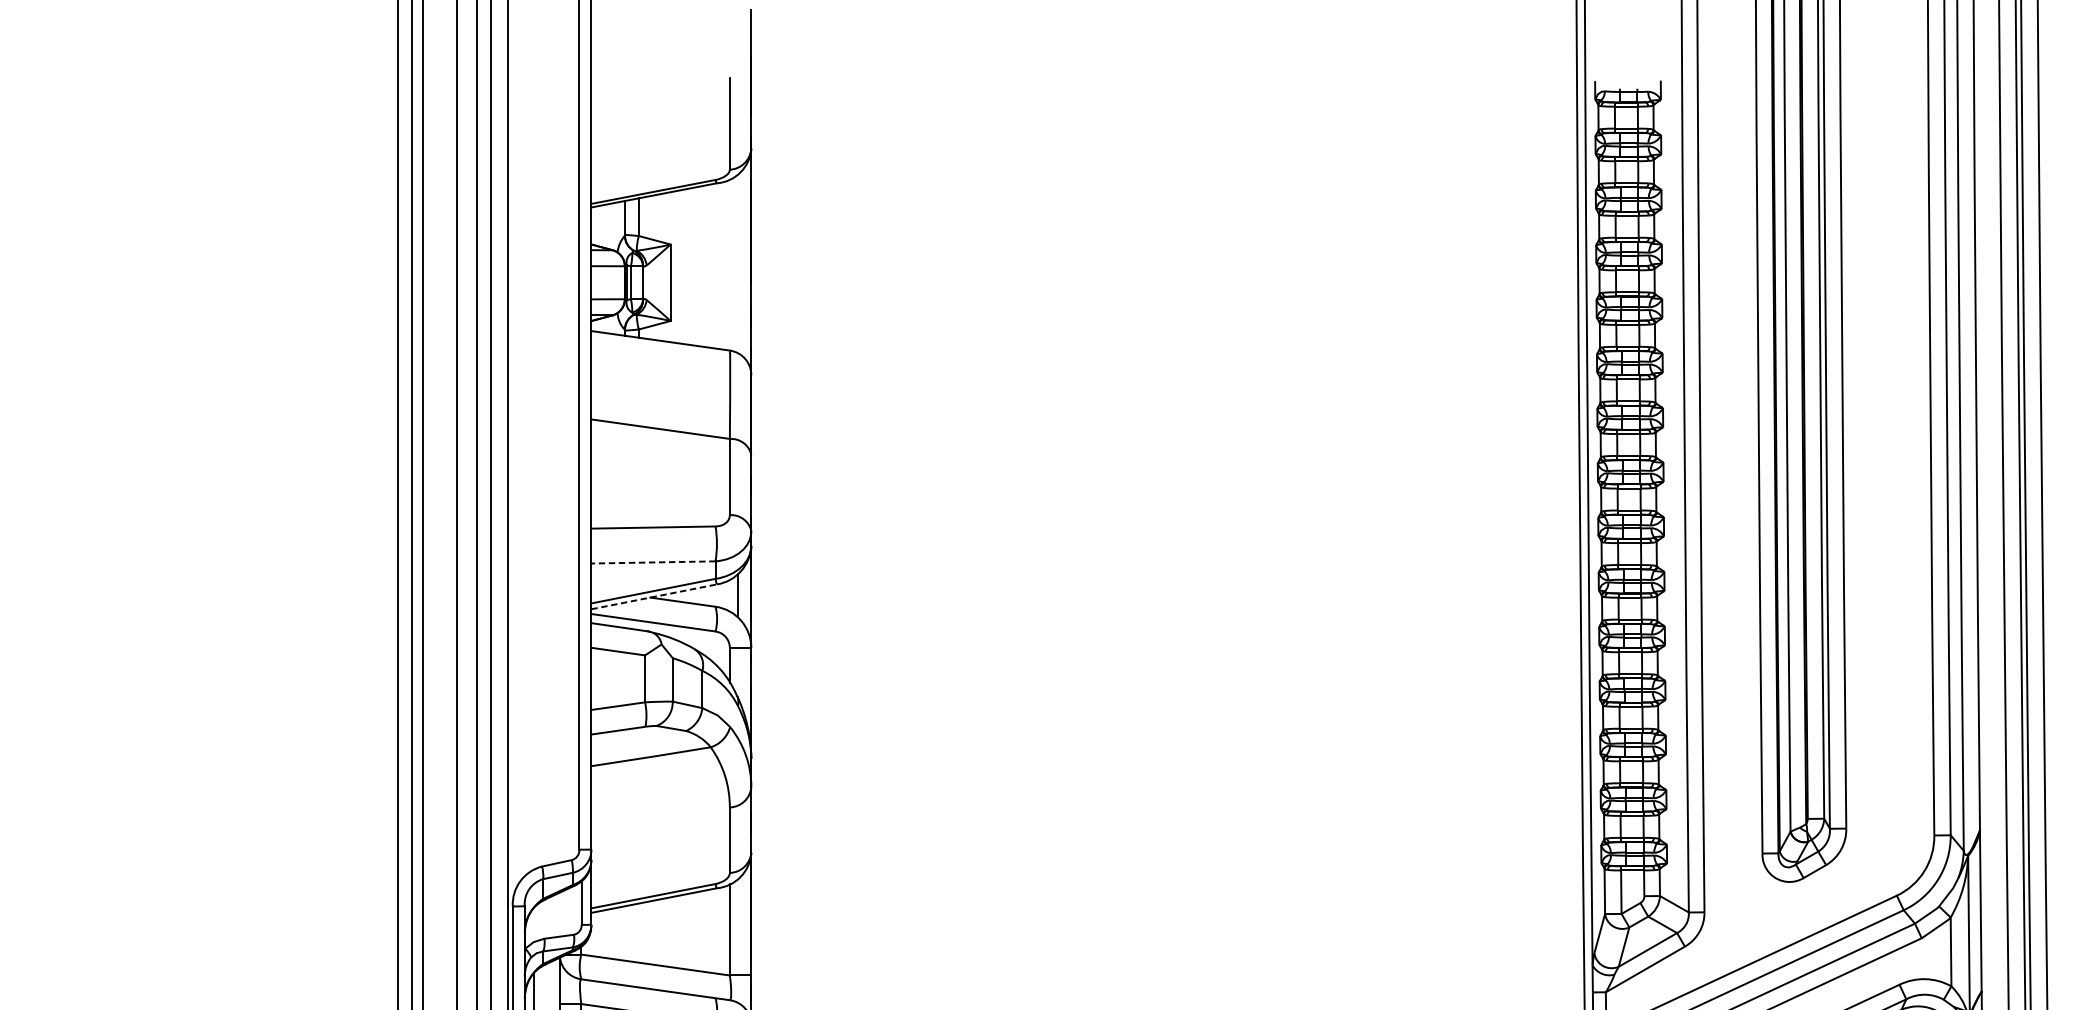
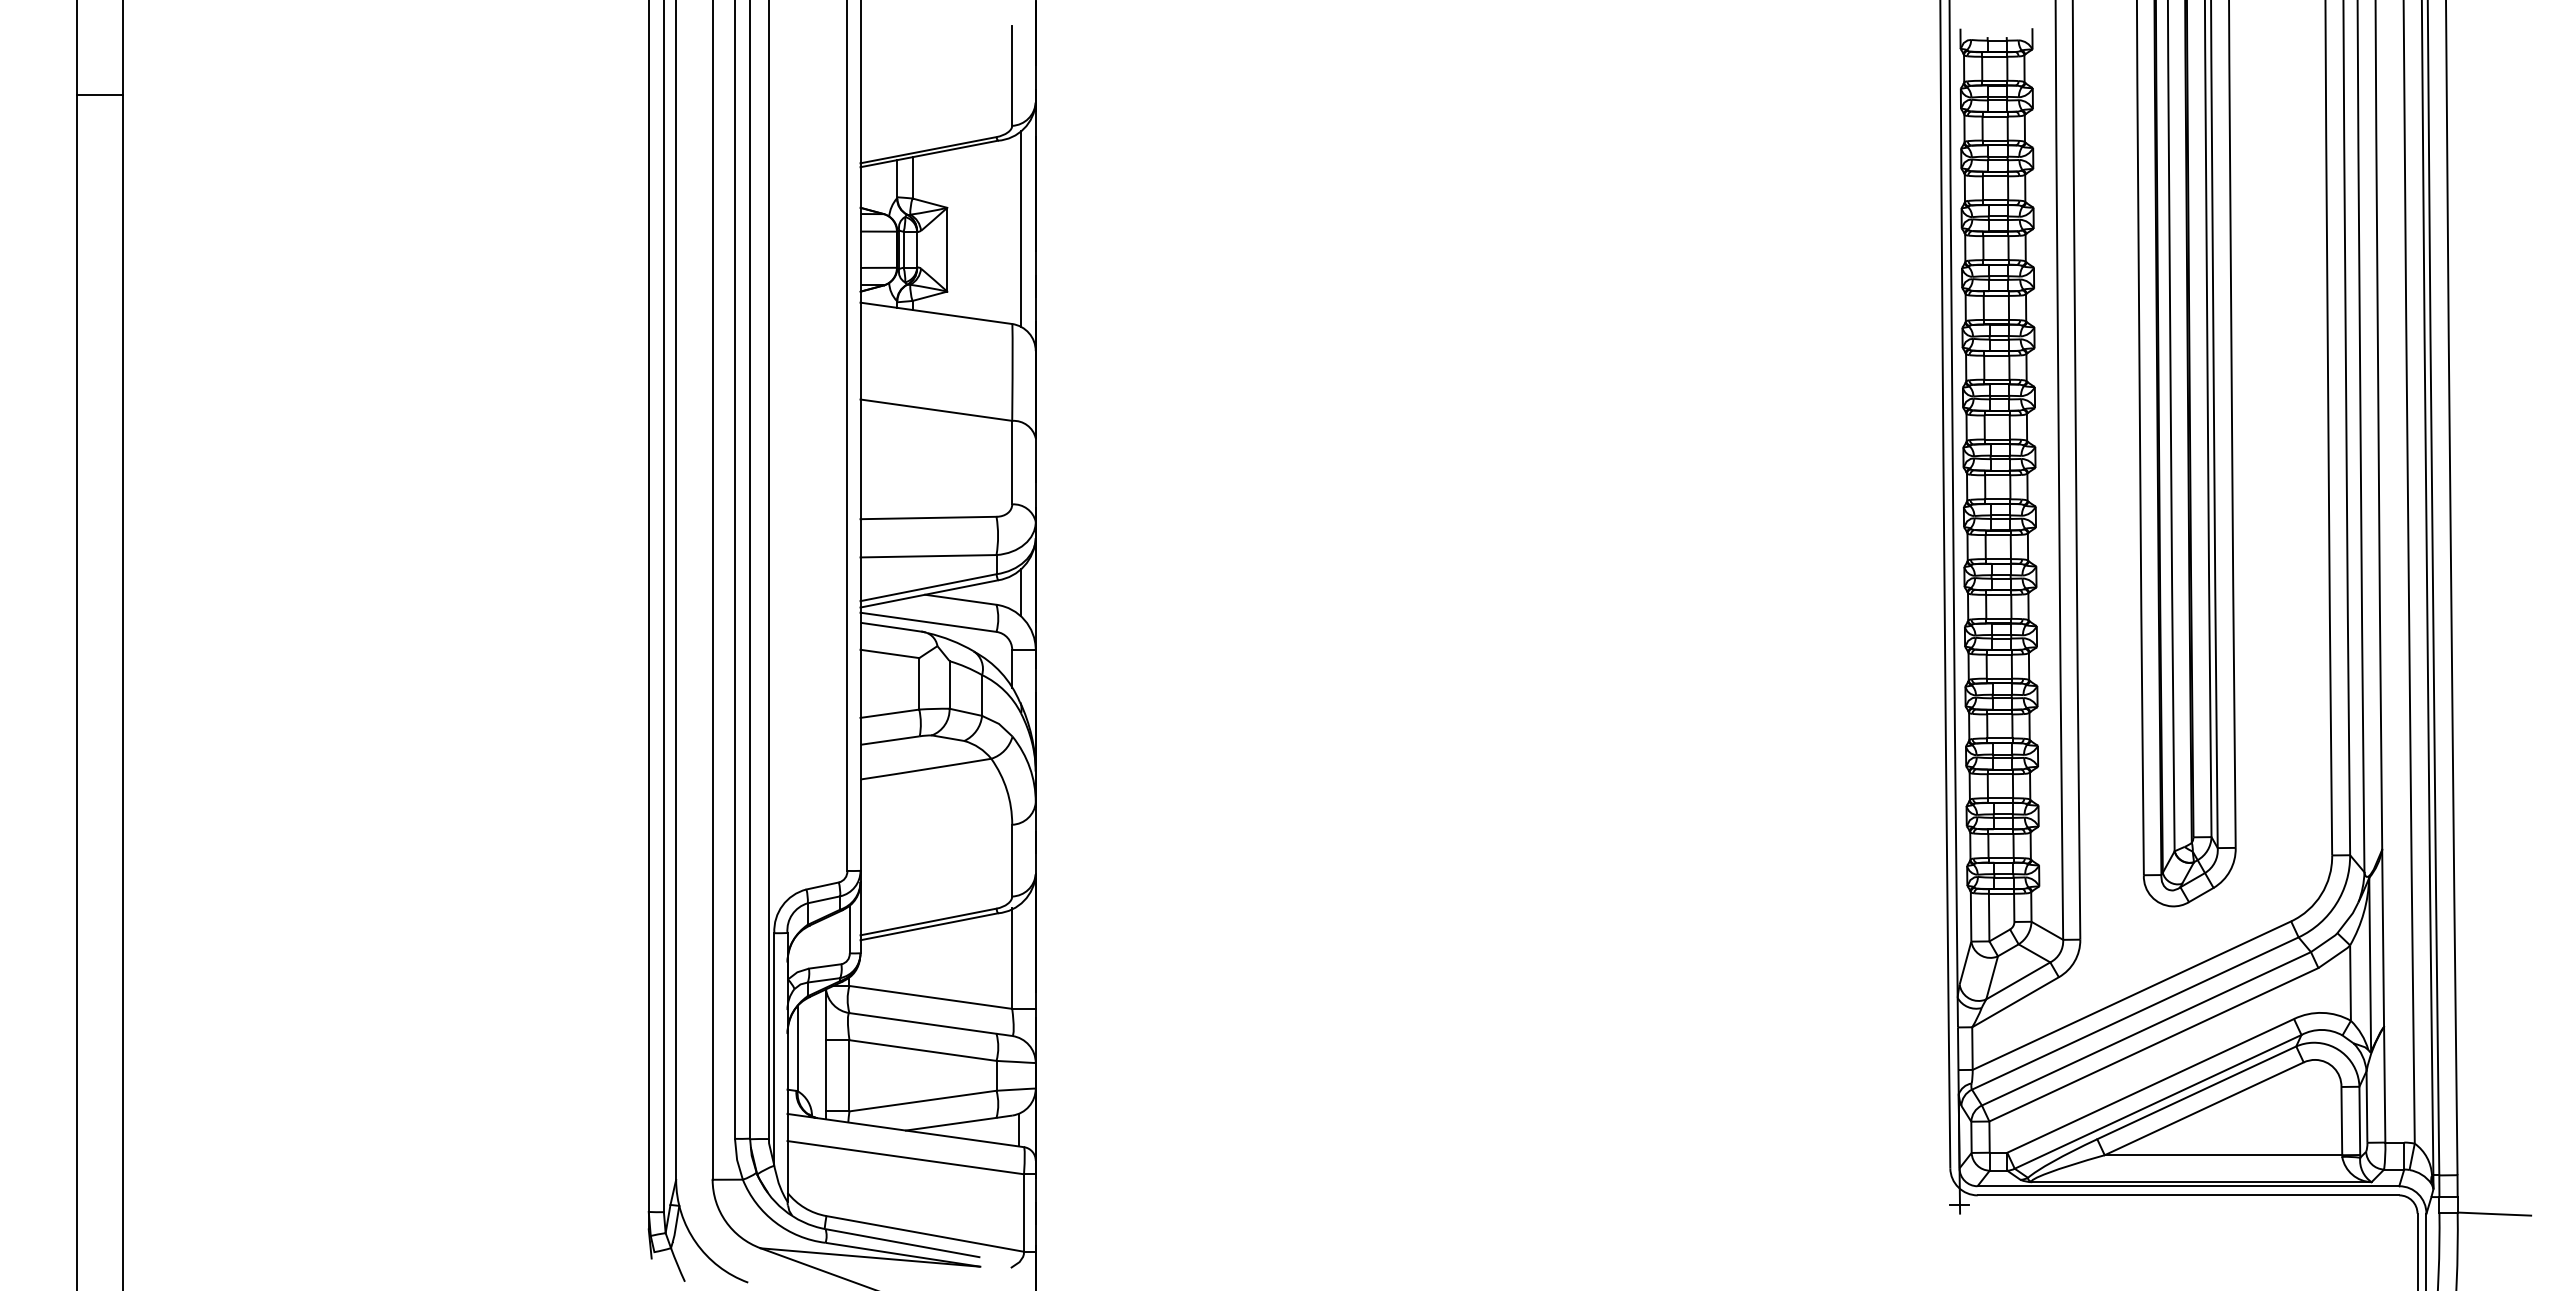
line: (737, 263) -> (1020, 228), added
line: (653, 562) -> (928, 556), dashed -> solid
line: (654, 596) -> (929, 593), dashed -> solid

